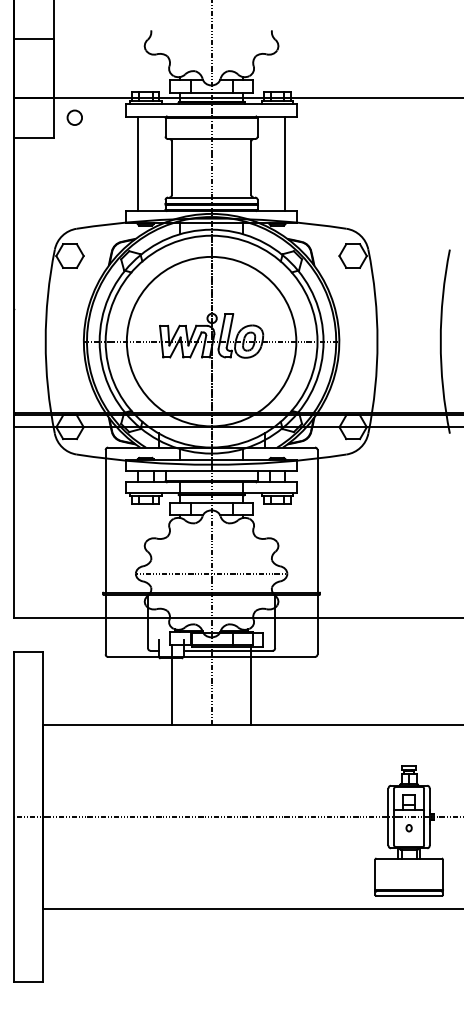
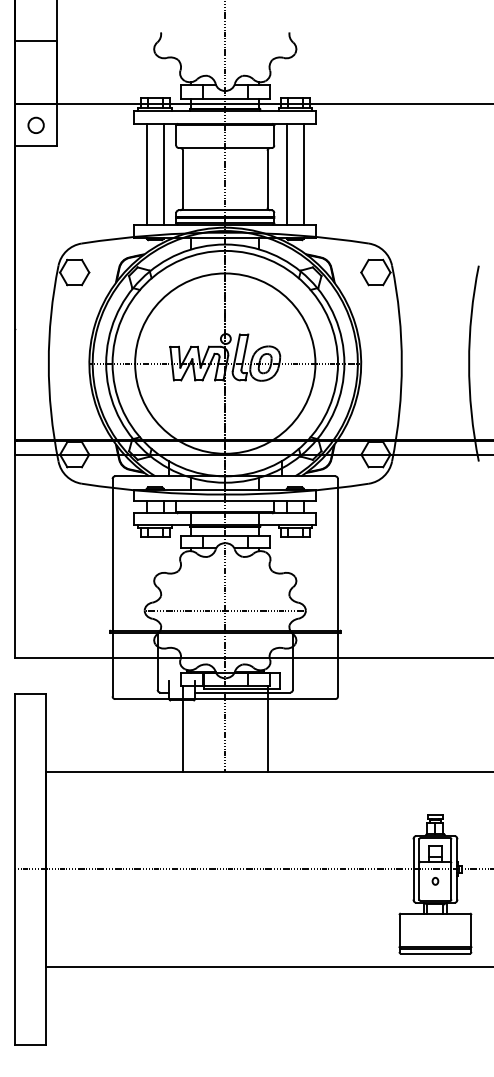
circle: (74, 117) -> (35, 125), moved
line: (153, 163) -> (163, 174), added
line: (269, 163) -> (286, 174), added

